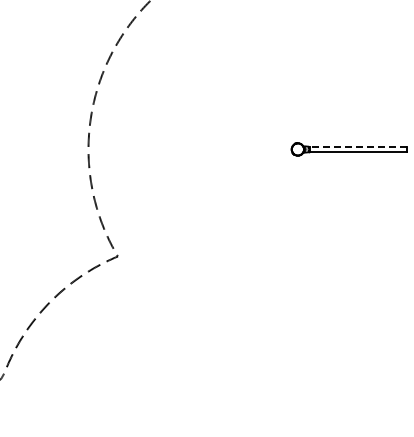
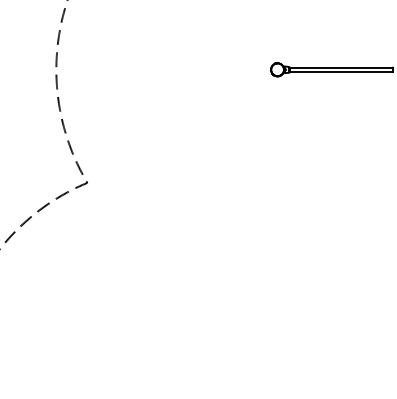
line: (358, 147) -> (341, 67), dashed -> solid

